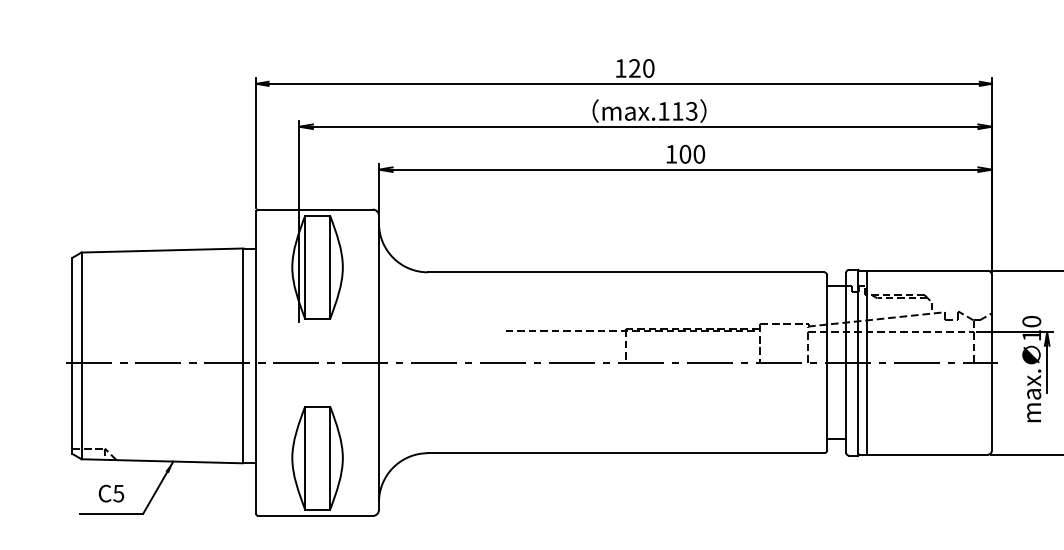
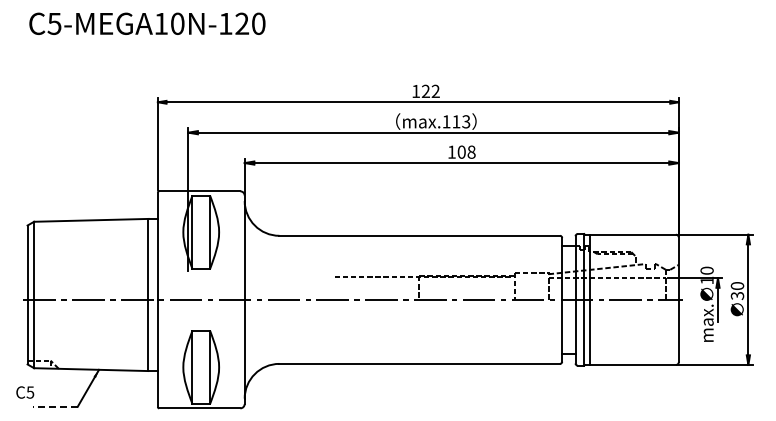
text: (648, 68) -> (435, 91), 120 -> 122
text: (699, 154) -> (471, 152), 100 -> 108
text: (111, 493) -> (25, 392), moved
line: (110, 513) -> (54, 406), solid -> dashed

